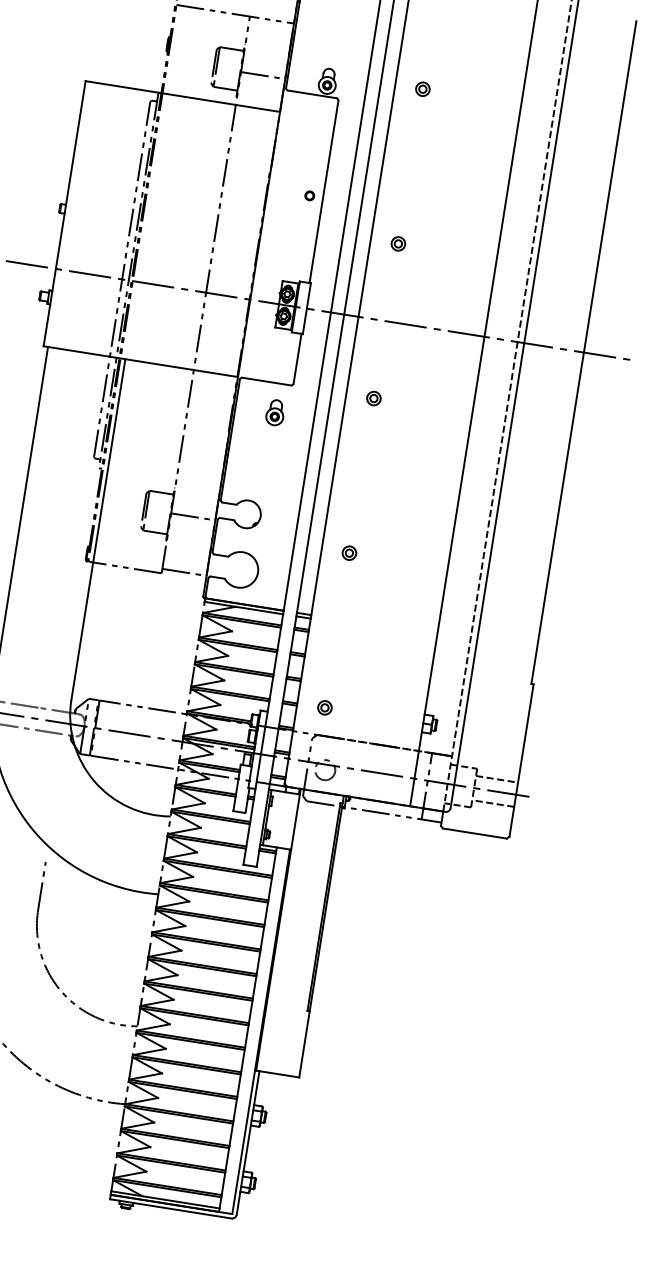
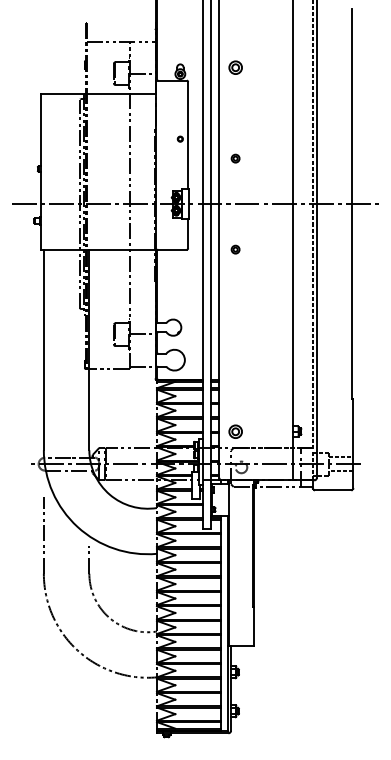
part: (422, 88) -> (235, 67), size x1.6
part: (275, 412) -> (180, 266), removed
part: (349, 552) -> (235, 340), removed
part: (324, 707) -> (235, 431), size x1.6

